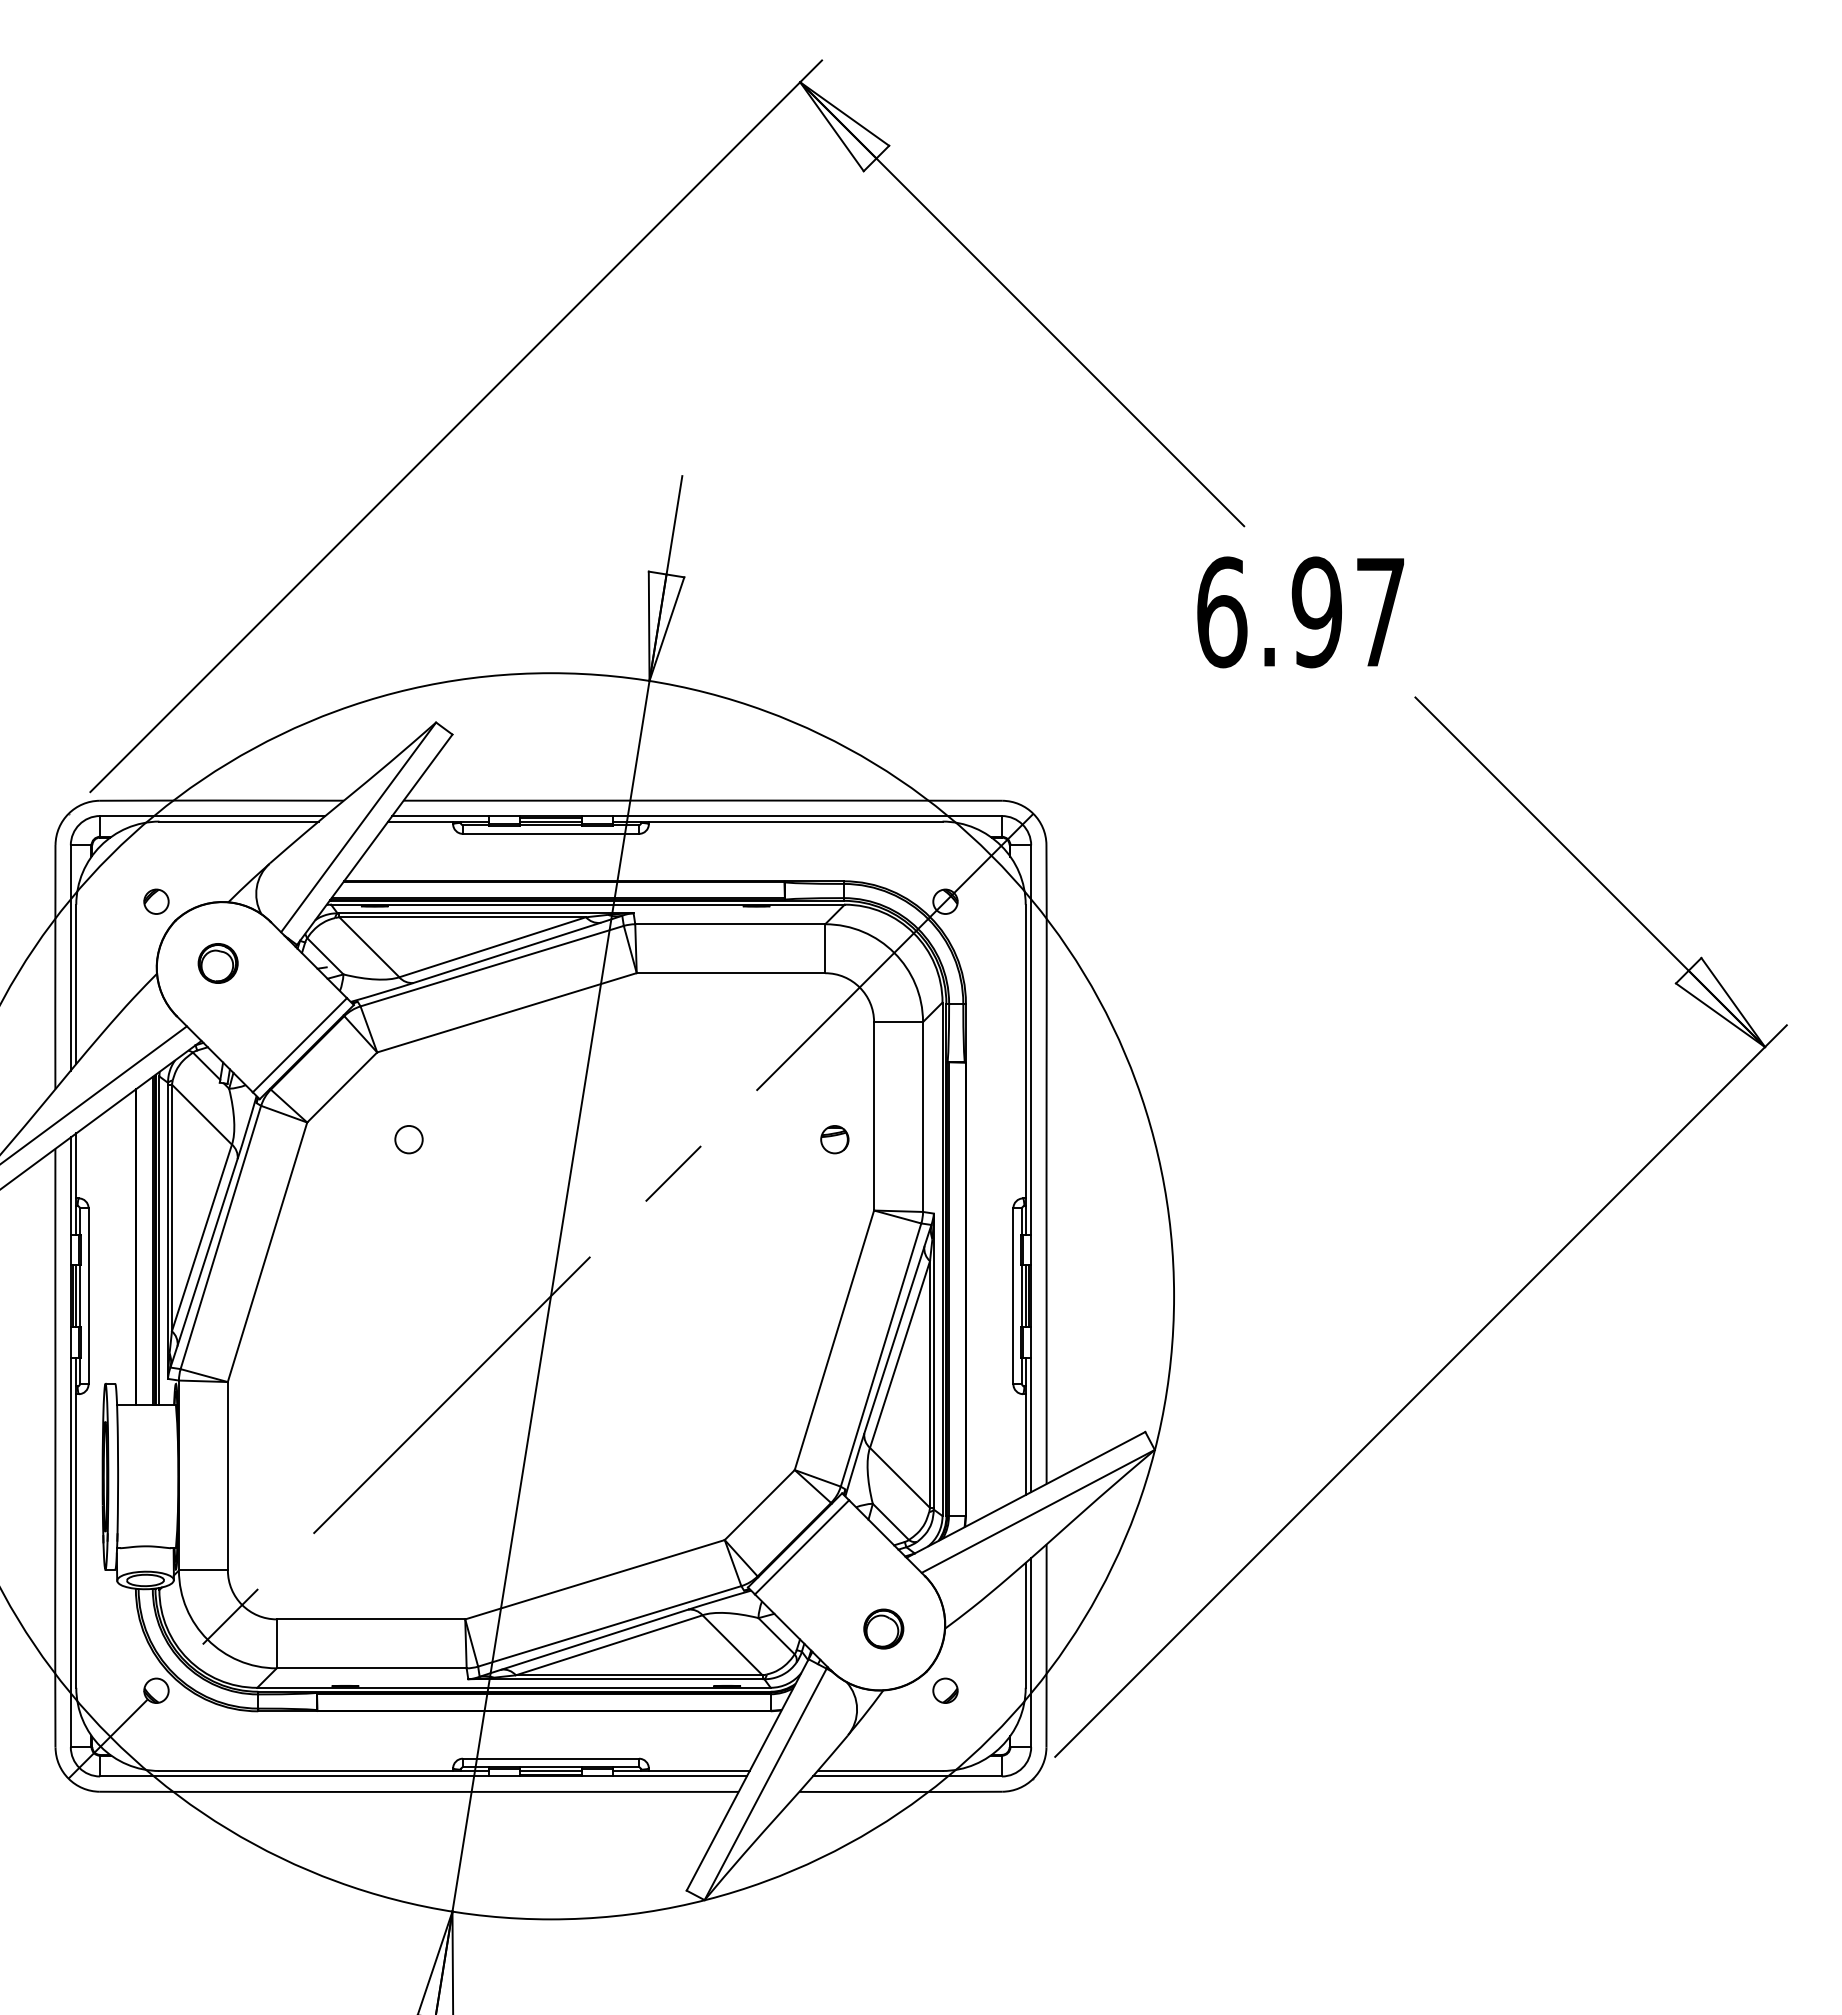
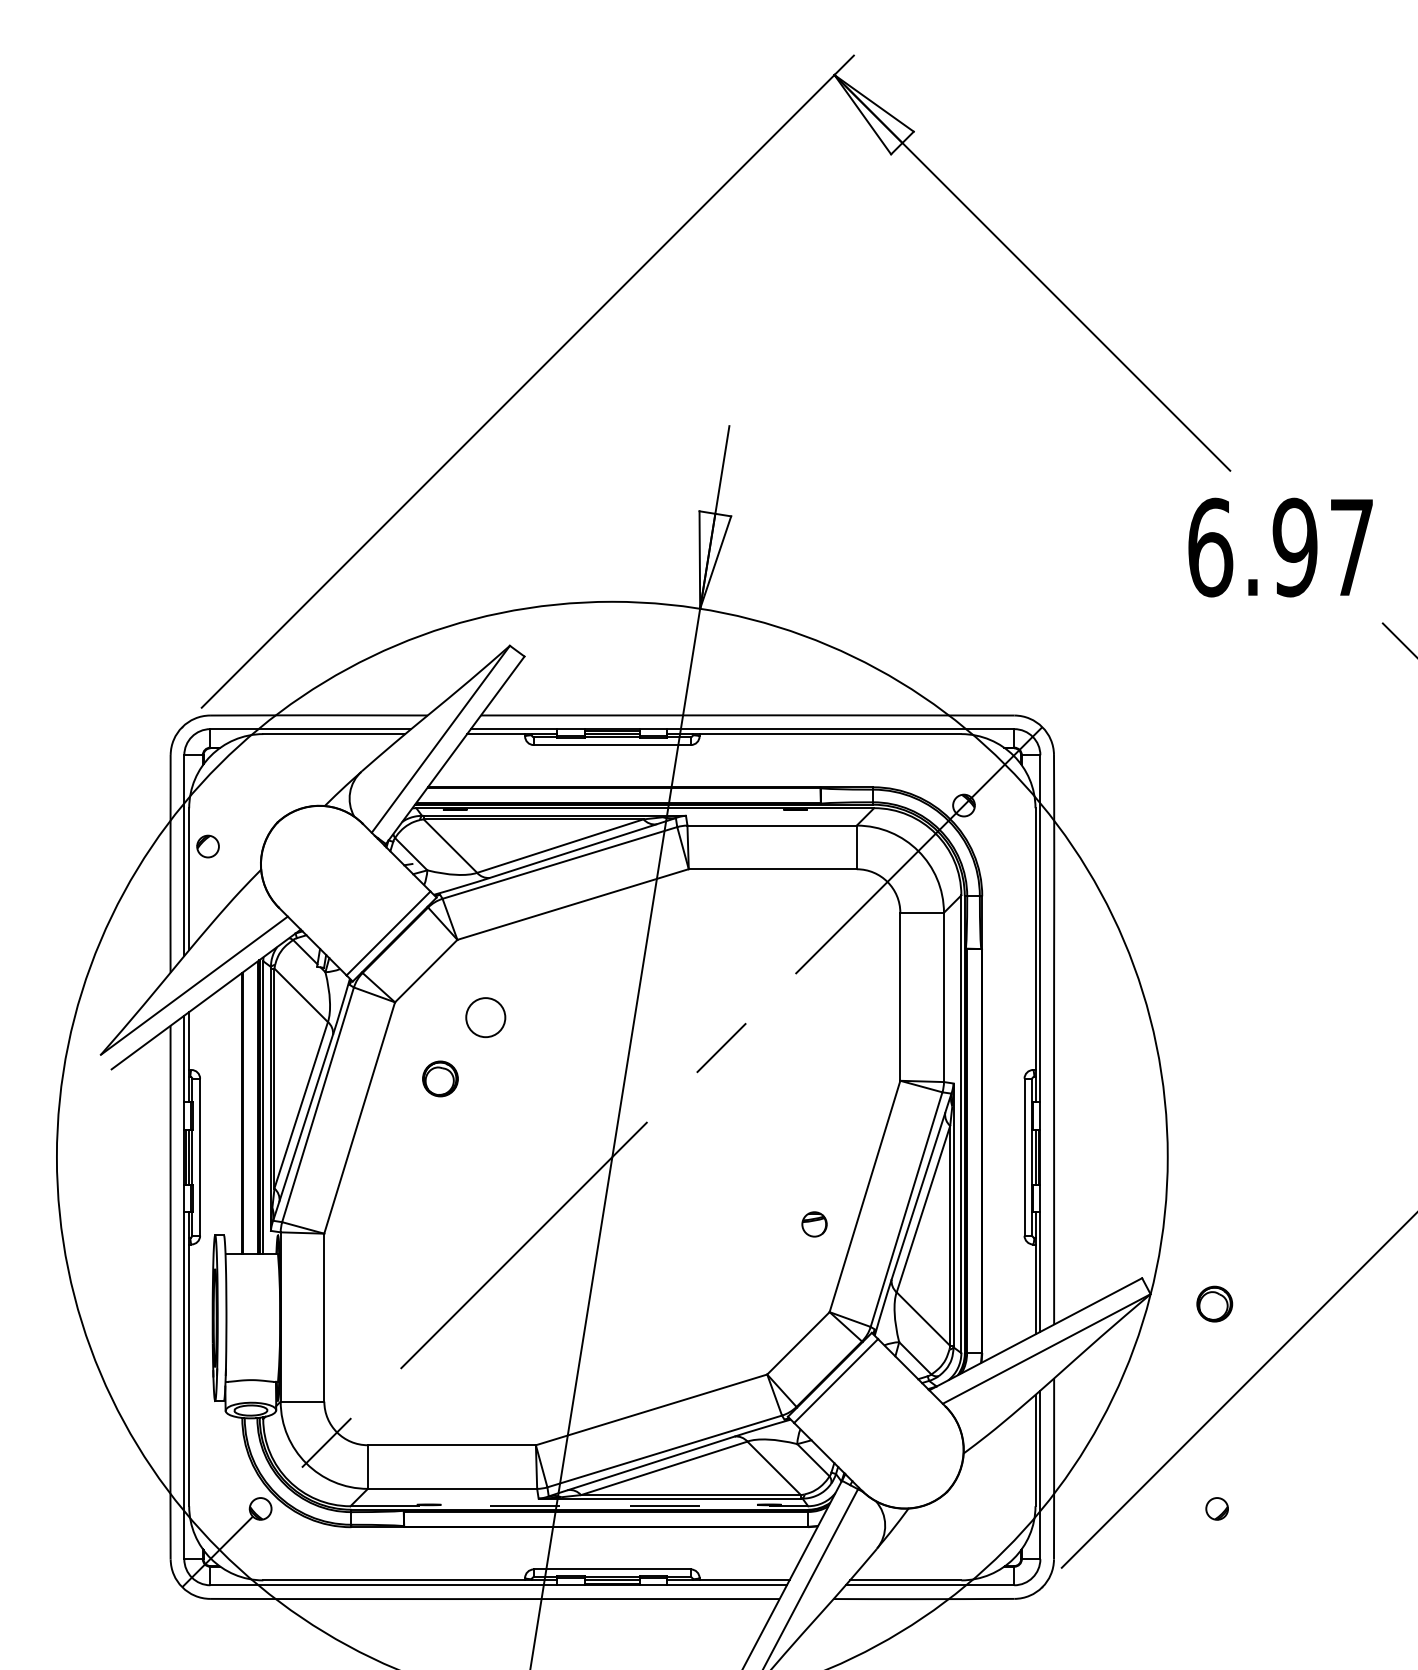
part: (156, 901) -> (208, 846), moved
part: (217, 963) -> (439, 1078), moved
circle: (408, 1139) -> (485, 1017), size x1.6
part: (834, 1139) -> (814, 1224), moved
part: (883, 1628) -> (1214, 1303), moved
line: (514, 1687) -> (579, 1505), solid -> dashed
part: (945, 1690) -> (1217, 1508), moved

